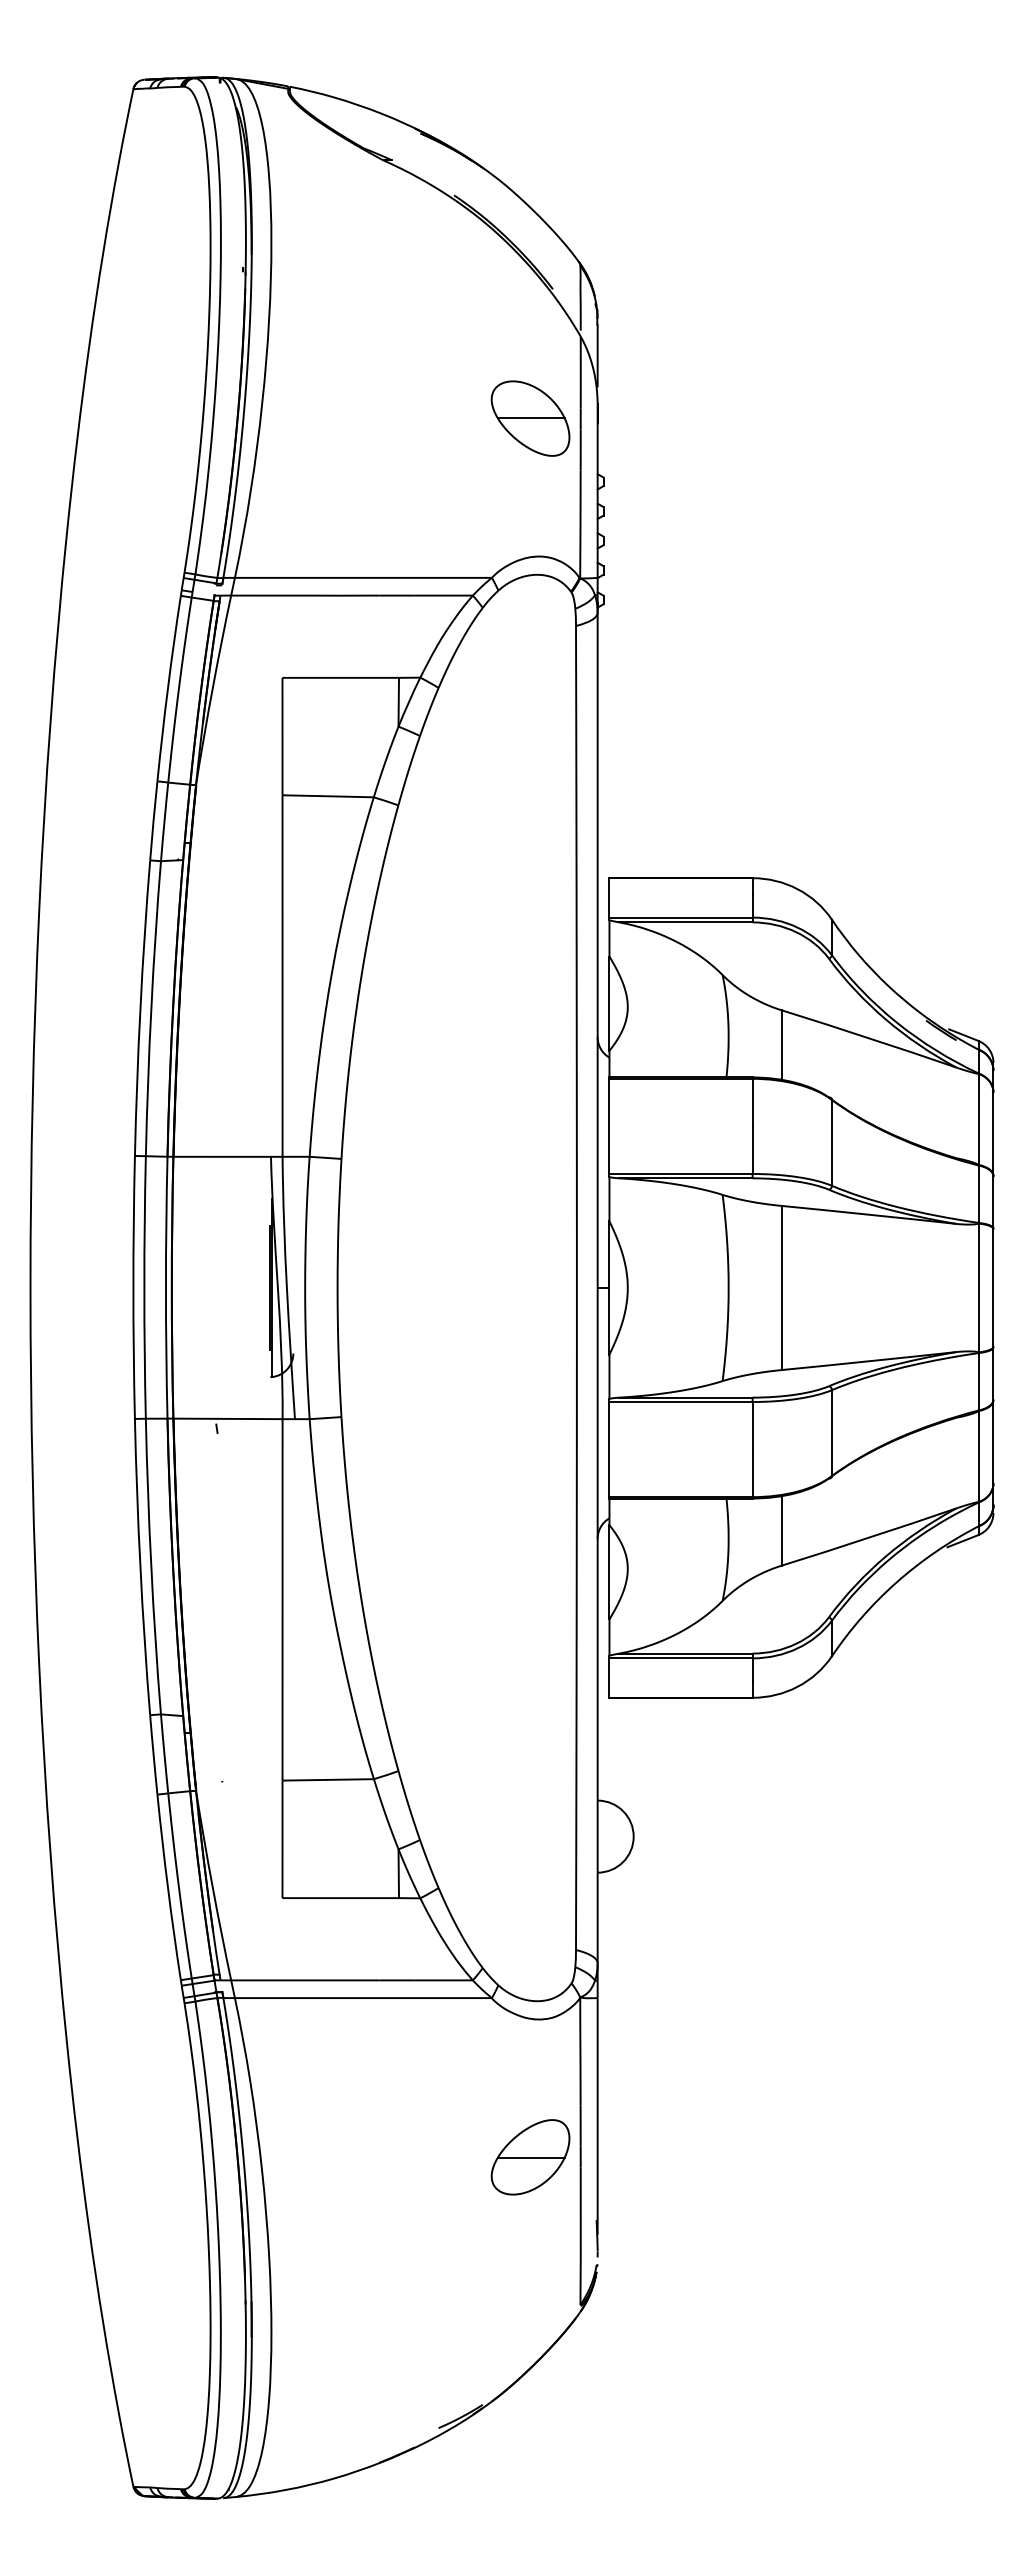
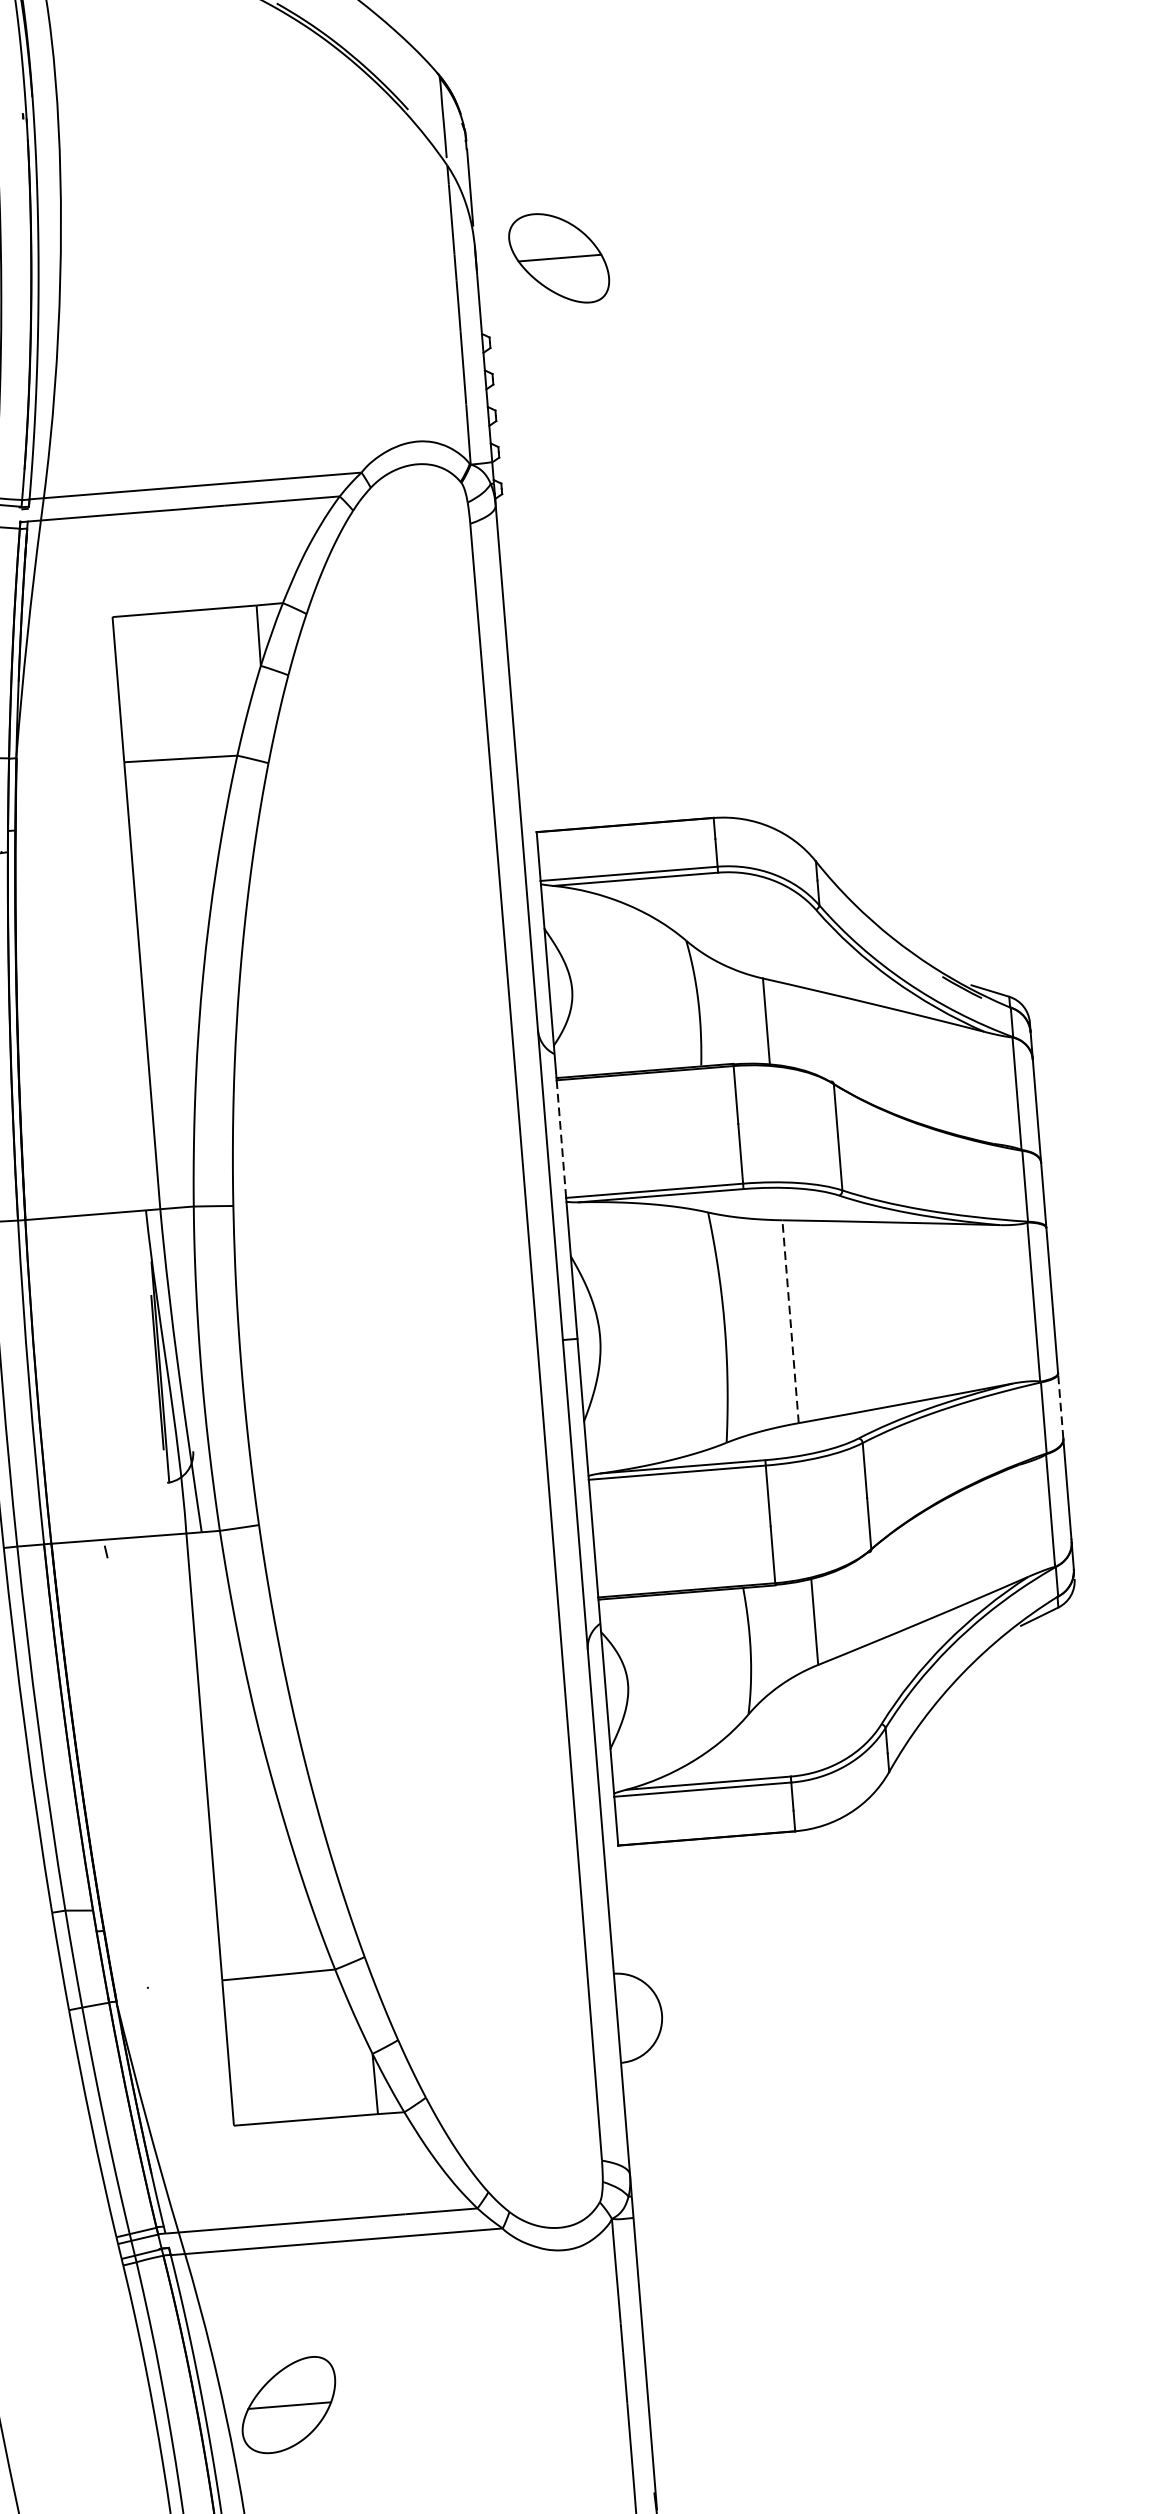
part: (530, 418) -> (559, 258), moved
line: (609, 1126) -> (561, 1139), solid -> dashed
line: (781, 1287) -> (790, 1321), solid -> dashed
line: (993, 1372) -> (1060, 1405), solid -> dashed
part: (530, 2157) -> (288, 2405), moved

